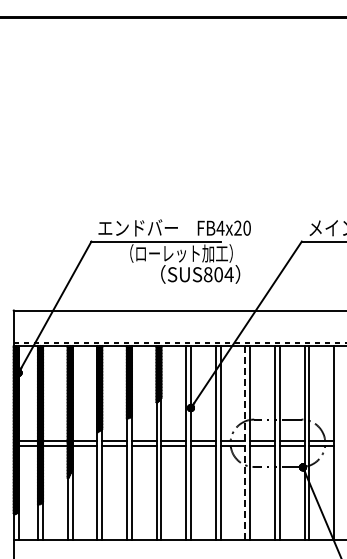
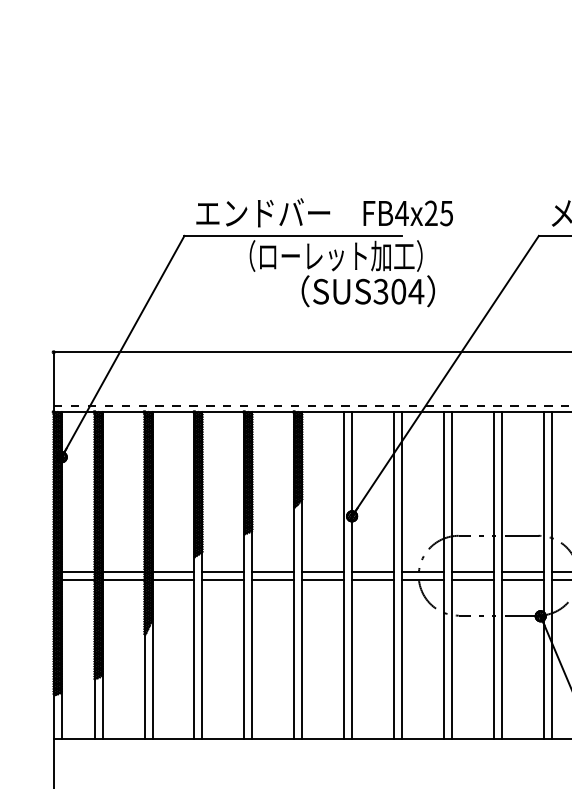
text: (246, 227) -> (445, 212), FB4x20 -> FB4x25
text: (207, 274) -> (379, 291), SUS804 -> SUS304
line: (245, 443) -> (443, 576), dashed -> solid

